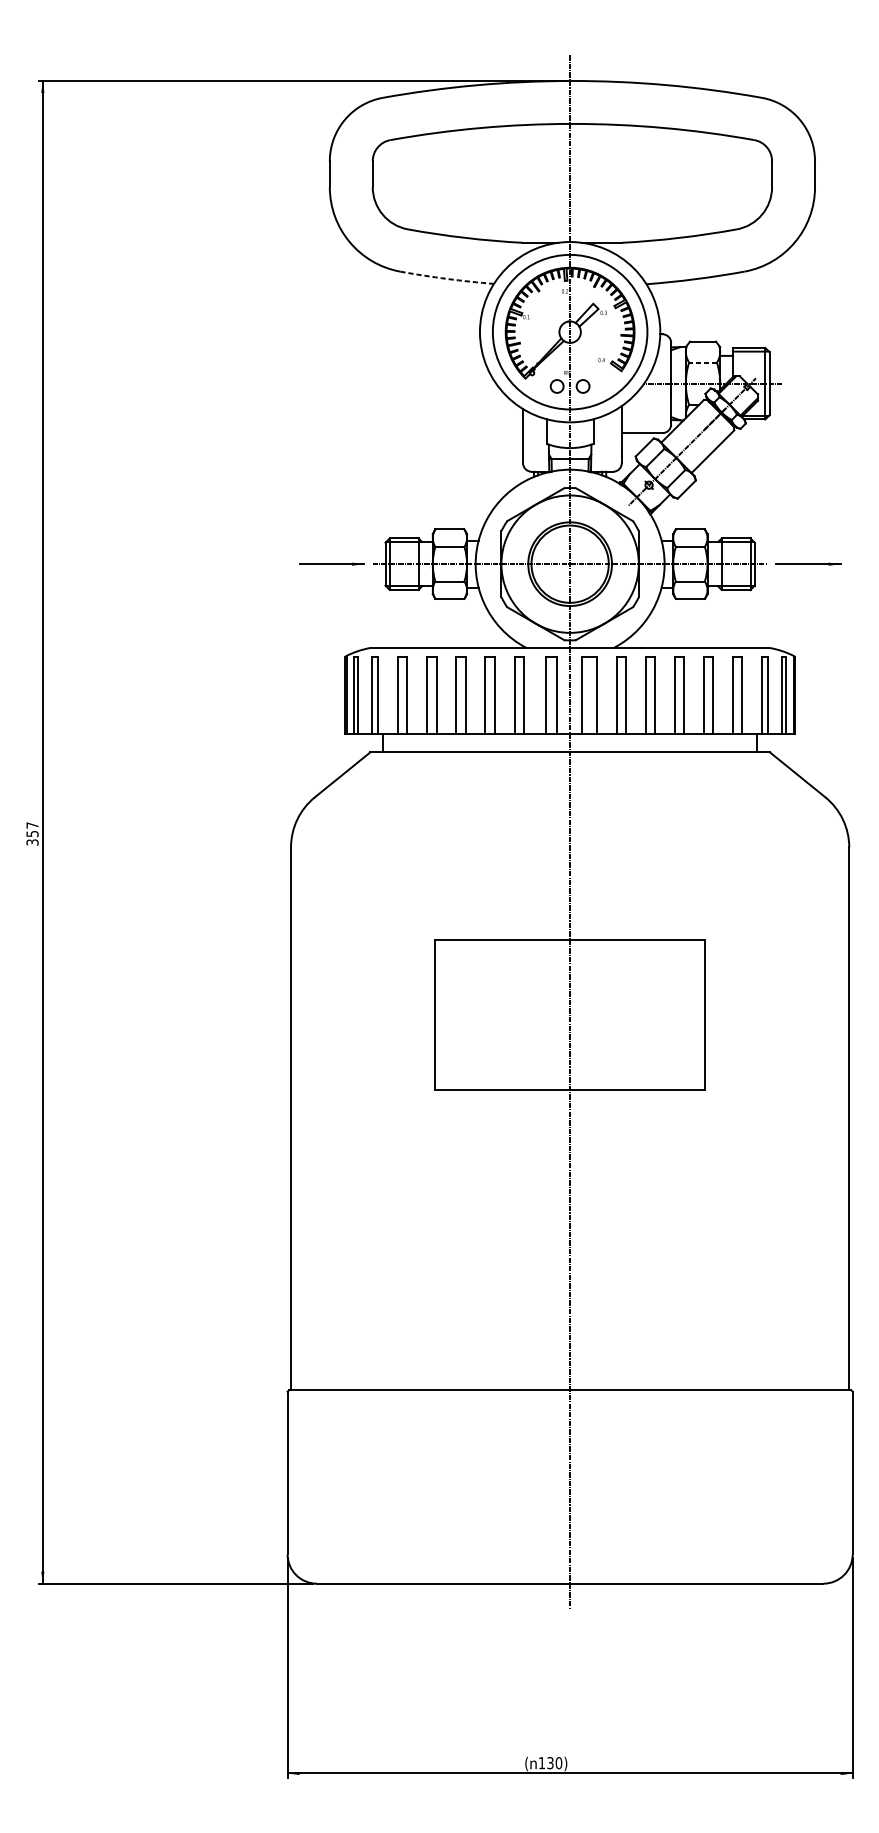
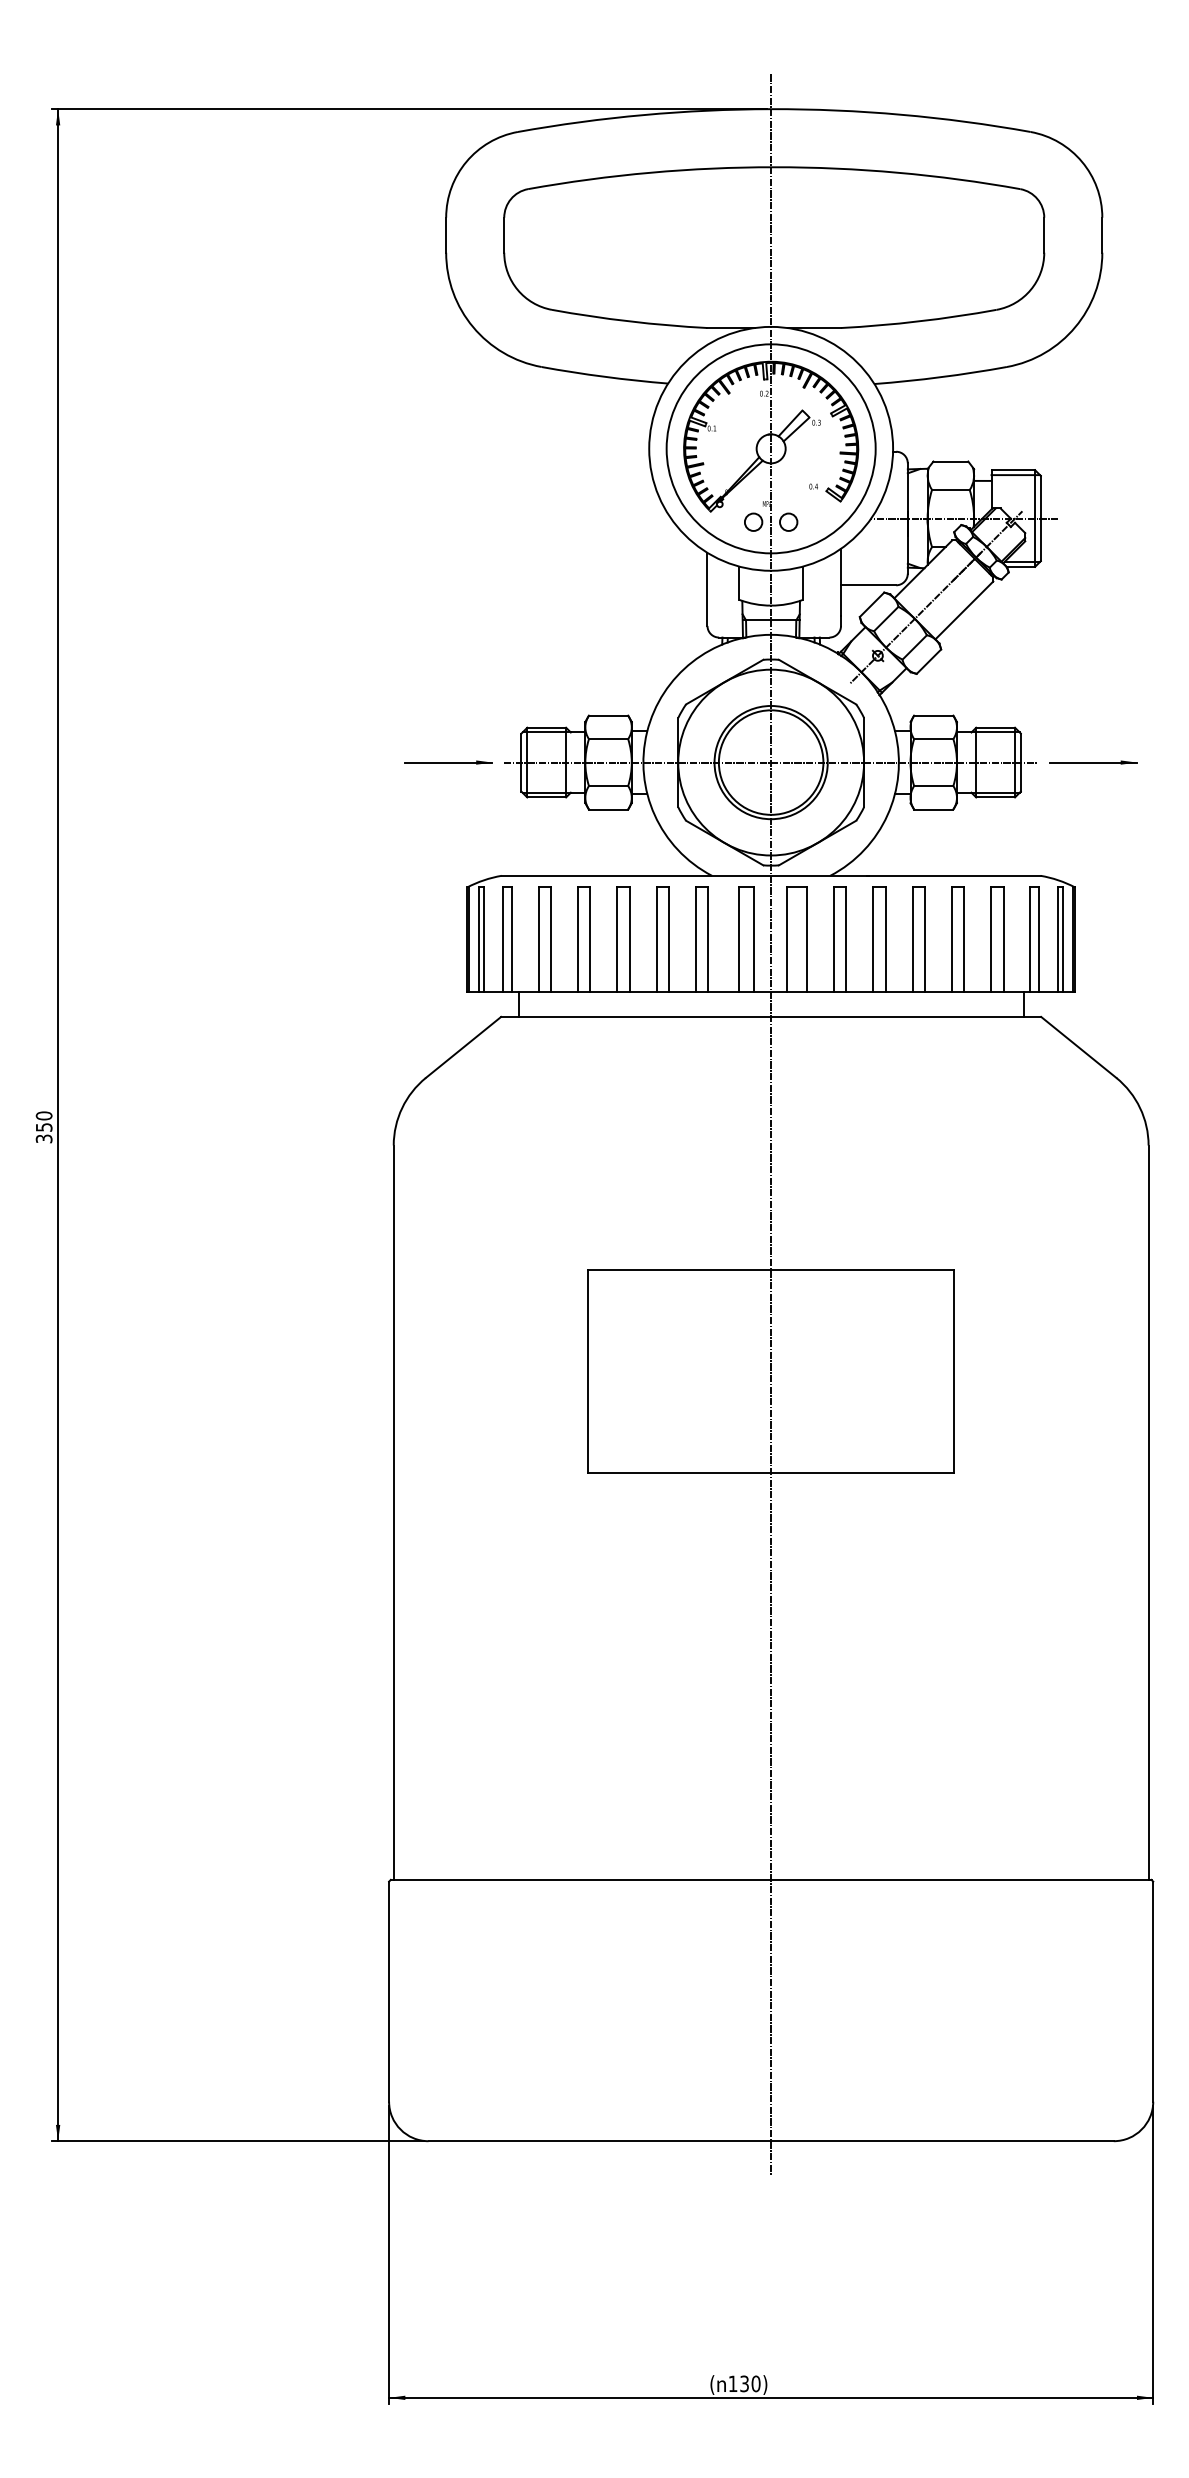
arc: (446, 278) -> (604, 376), dashed -> solid
line: (702, 362) -> (950, 490), dashed -> solid
text: (32, 825) -> (43, 1115), 357 -> 350

